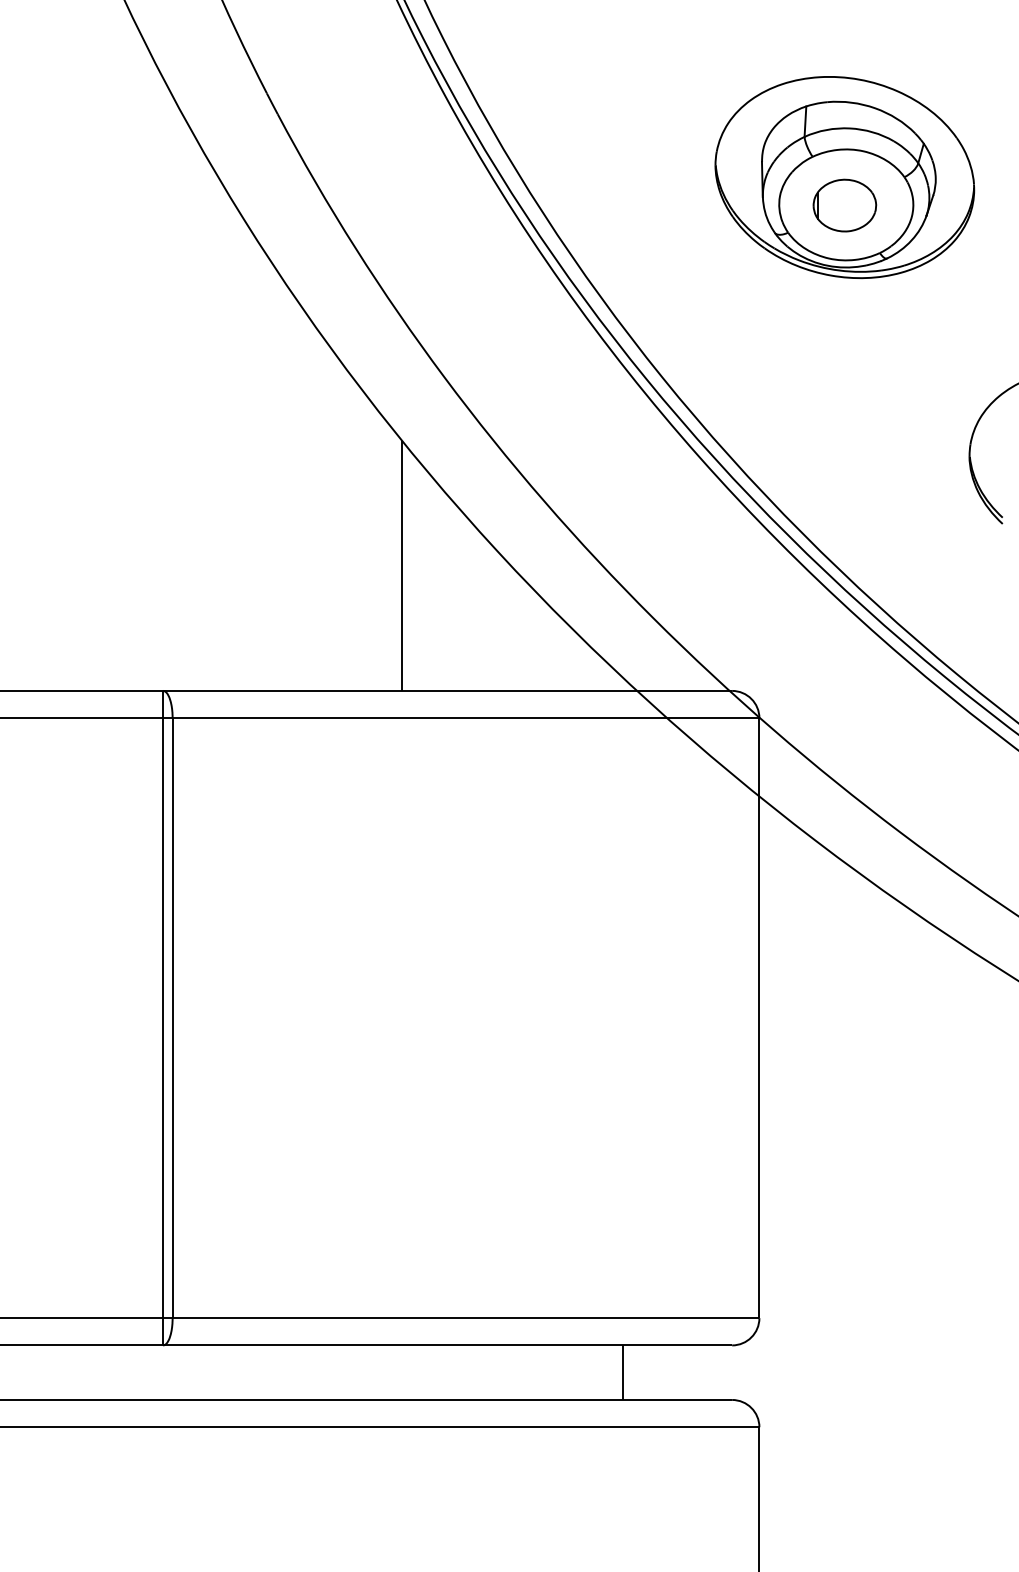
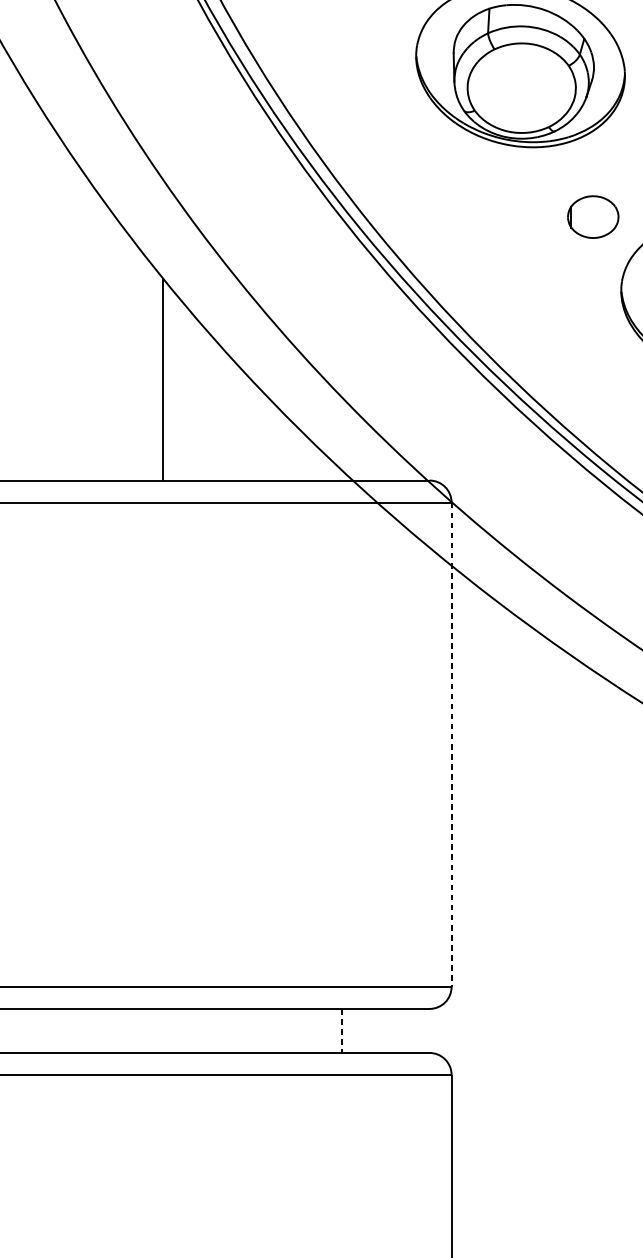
part: (844, 205) -> (592, 217), moved
line: (759, 1018) -> (451, 745), solid -> dashed
line: (623, 1373) -> (341, 1031), solid -> dashed

